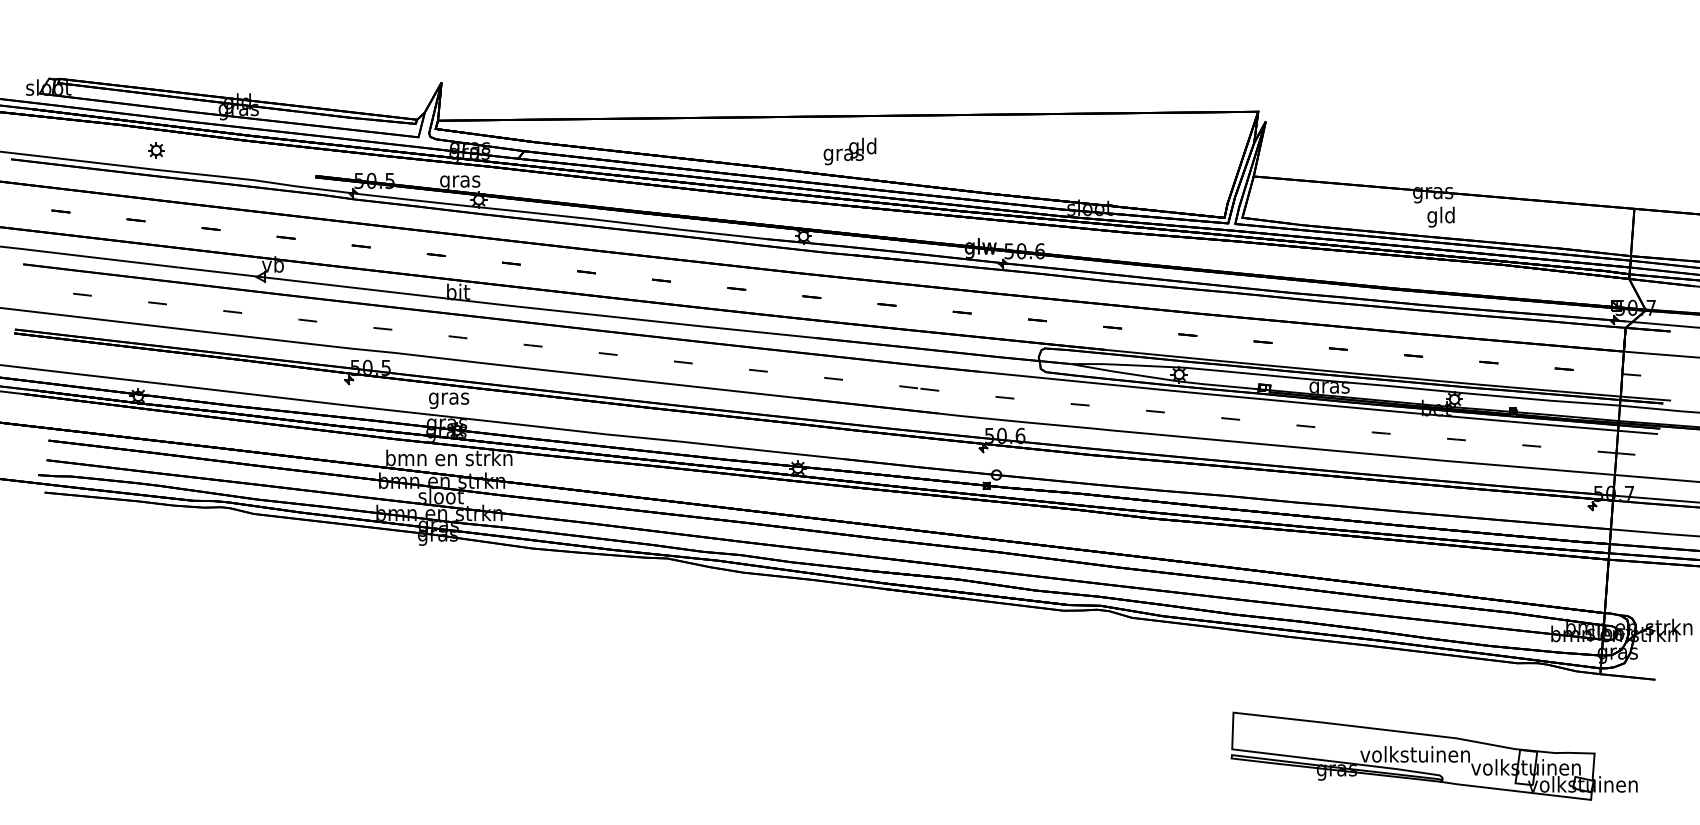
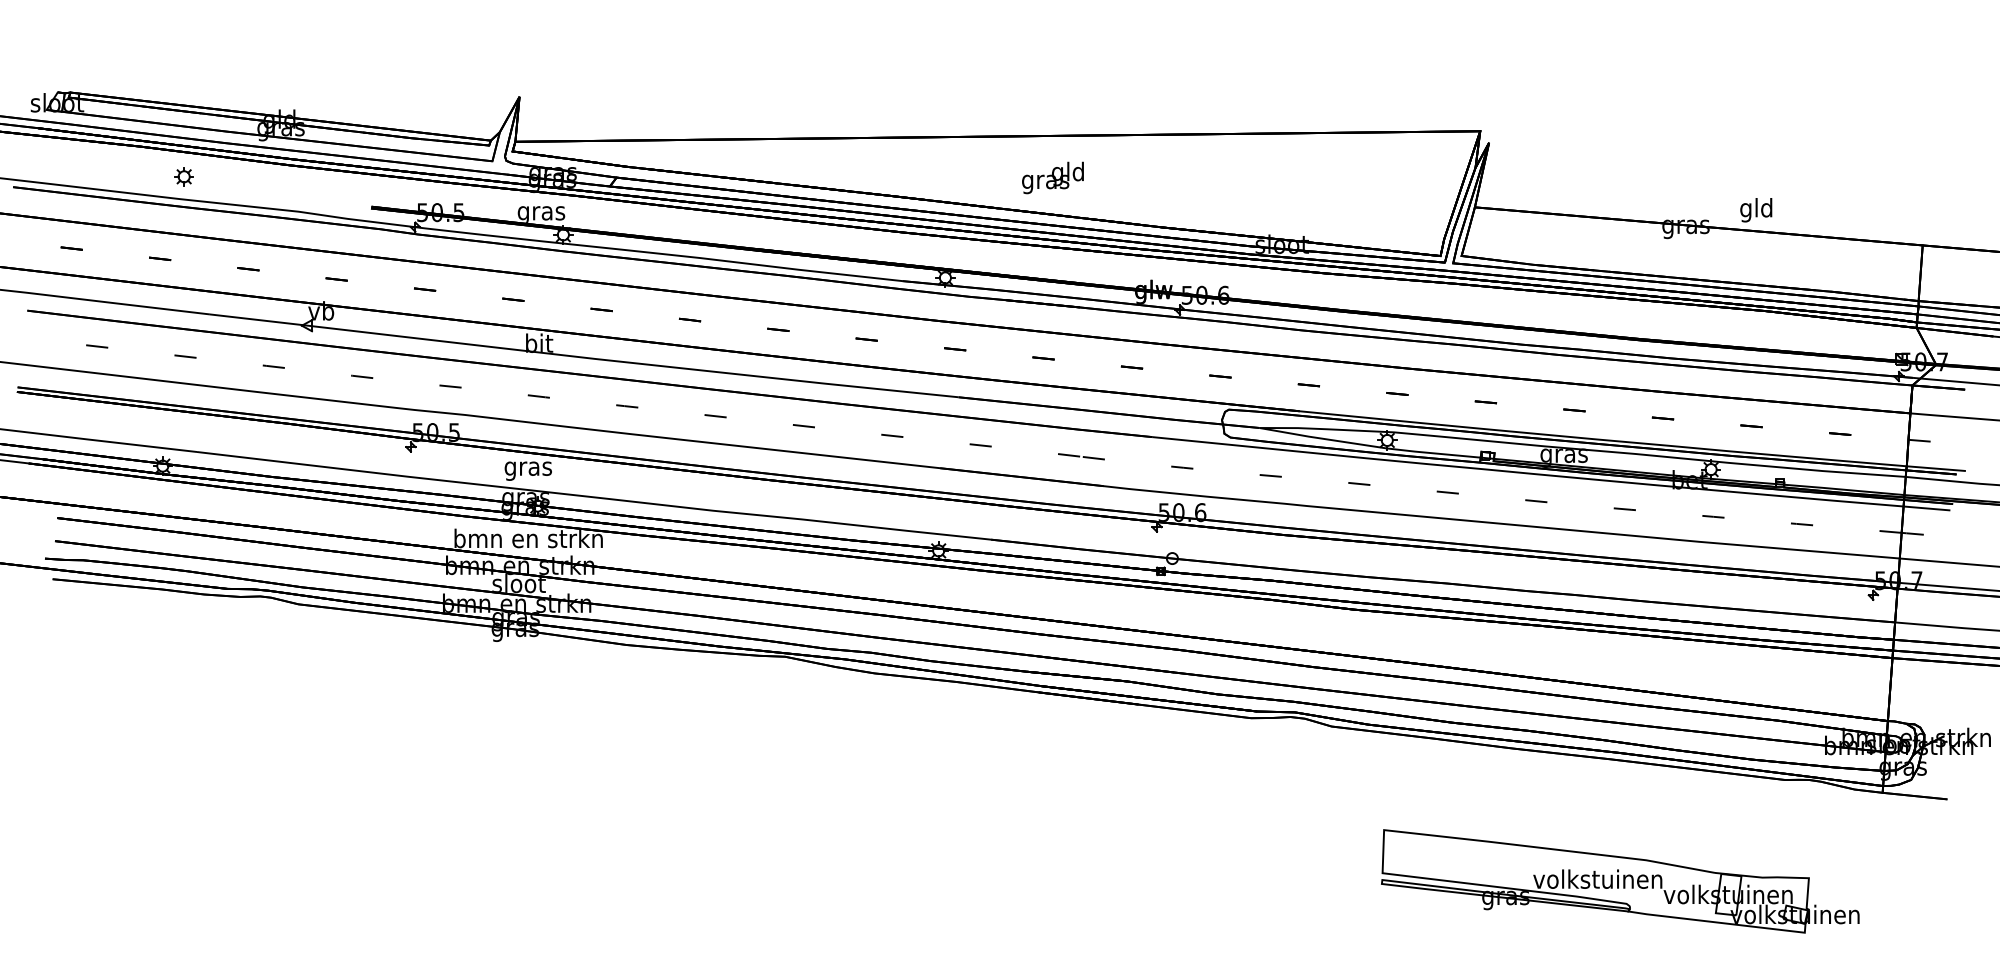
text: (849, 151) -> (1052, 177), moved
text: (1441, 217) -> (1756, 210), moved
part: (1434, 756) -> (1620, 881), moved

